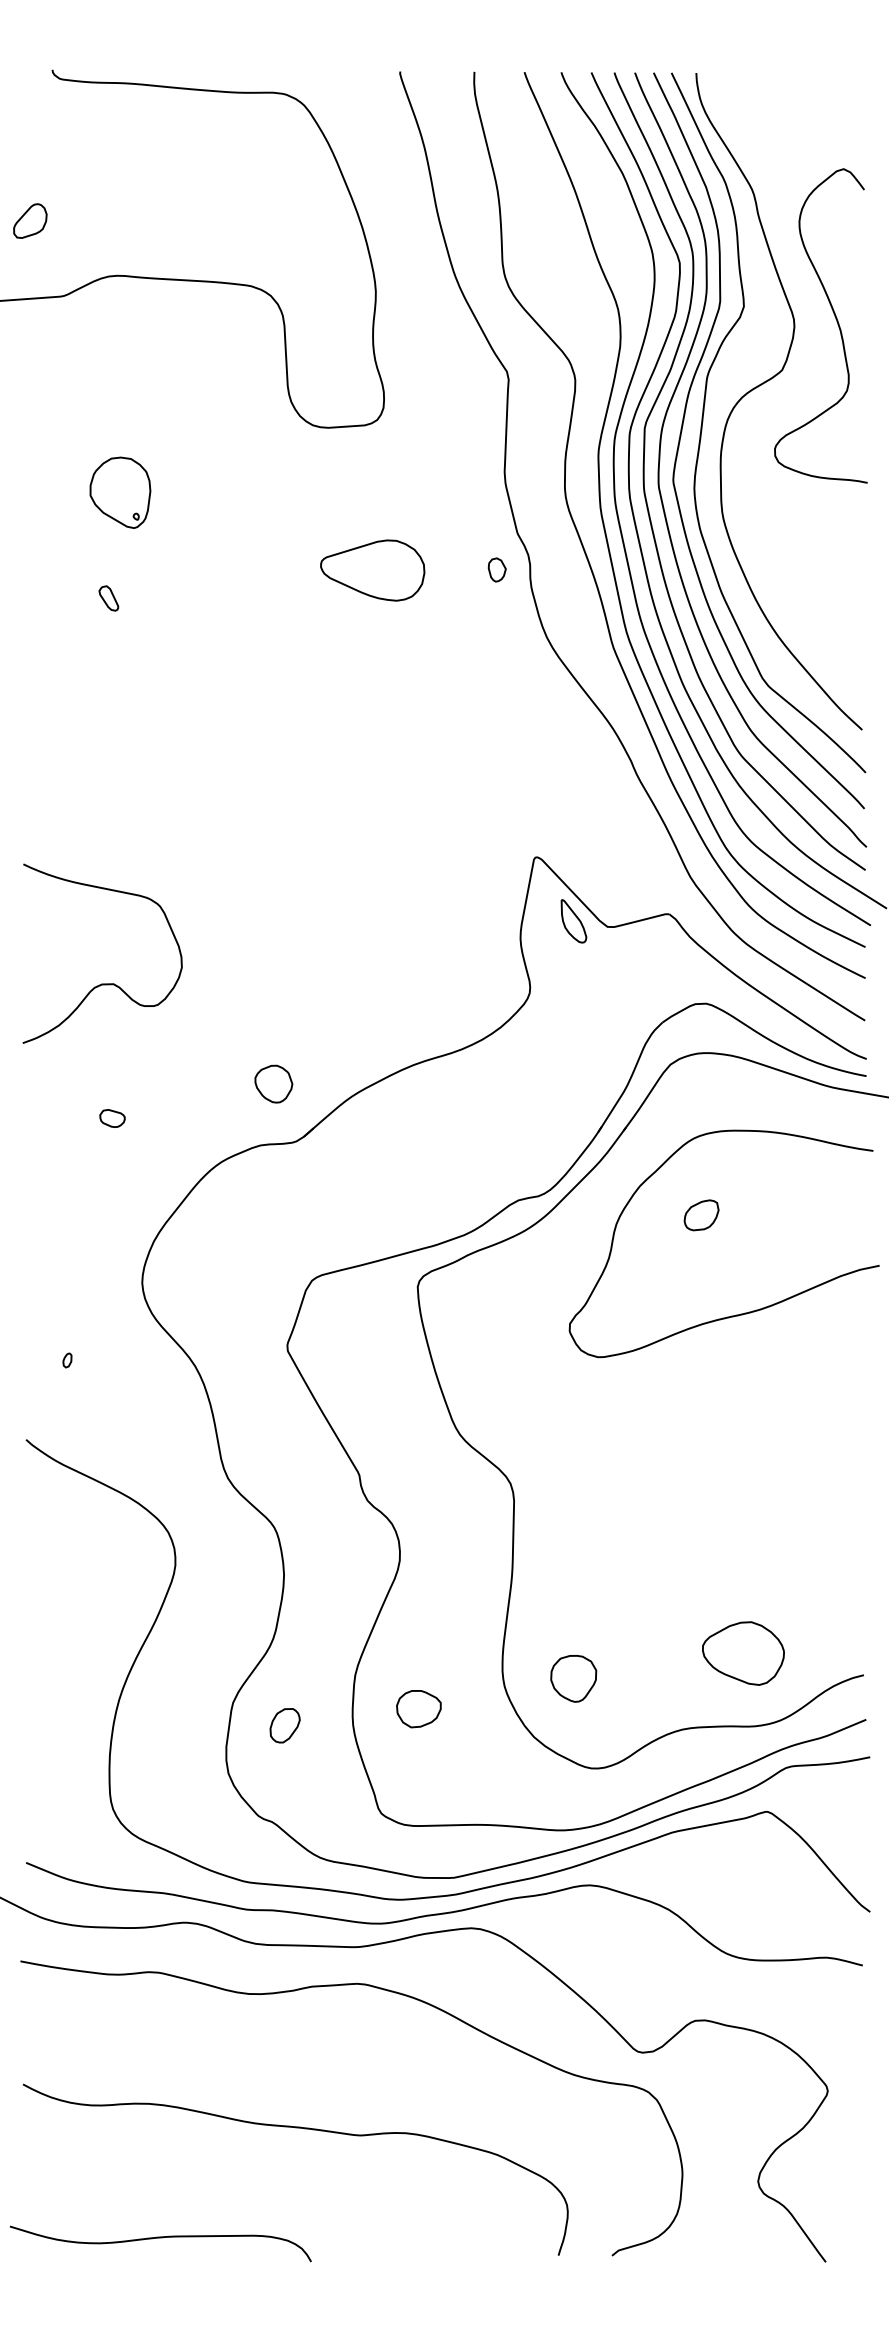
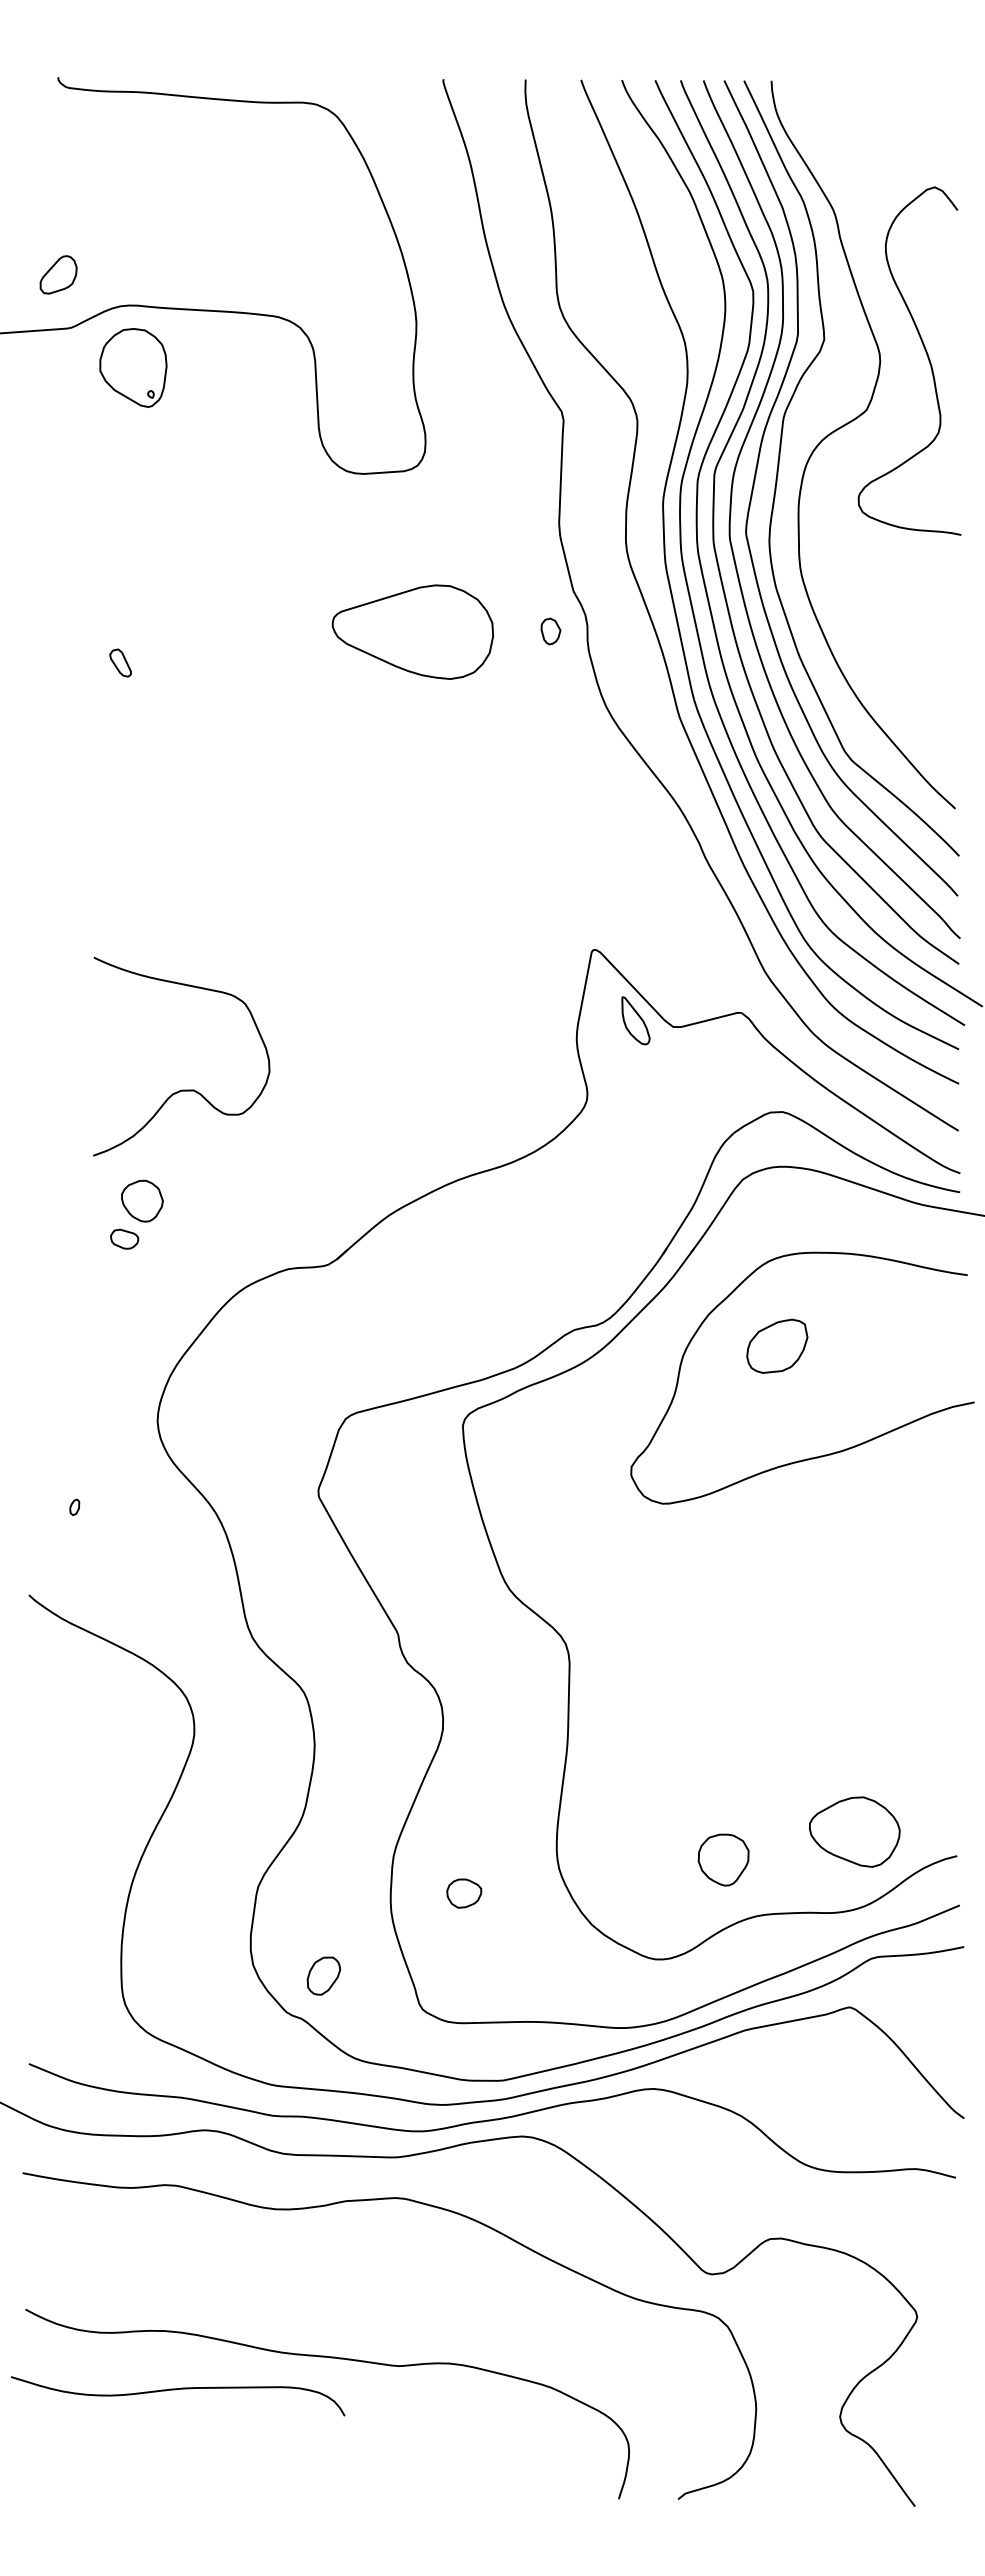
part: (30, 220) -> (58, 274), moved
part: (120, 492) -> (133, 367), moved
part: (372, 570) -> (412, 631), size x1.4
curve: (102, 983) -> (181, 1089), moved
part: (273, 1083) -> (142, 1200), moved
part: (701, 1215) -> (777, 1346), size x1.6
part: (743, 1653) -> (854, 1831), moved
part: (573, 1678) -> (723, 1859), moved
part: (419, 1708) -> (464, 1893), size x0.7
part: (284, 1725) -> (323, 1975), moved
curve: (159, 2238) -> (176, 2390), moved

